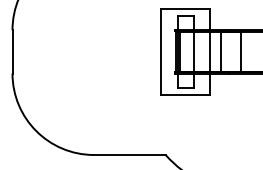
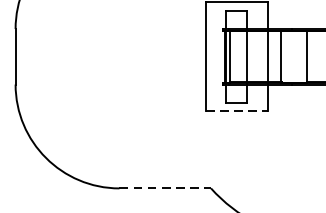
line: (186, 94) -> (237, 111), solid -> dashed
line: (129, 154) -> (164, 187), solid -> dashed

